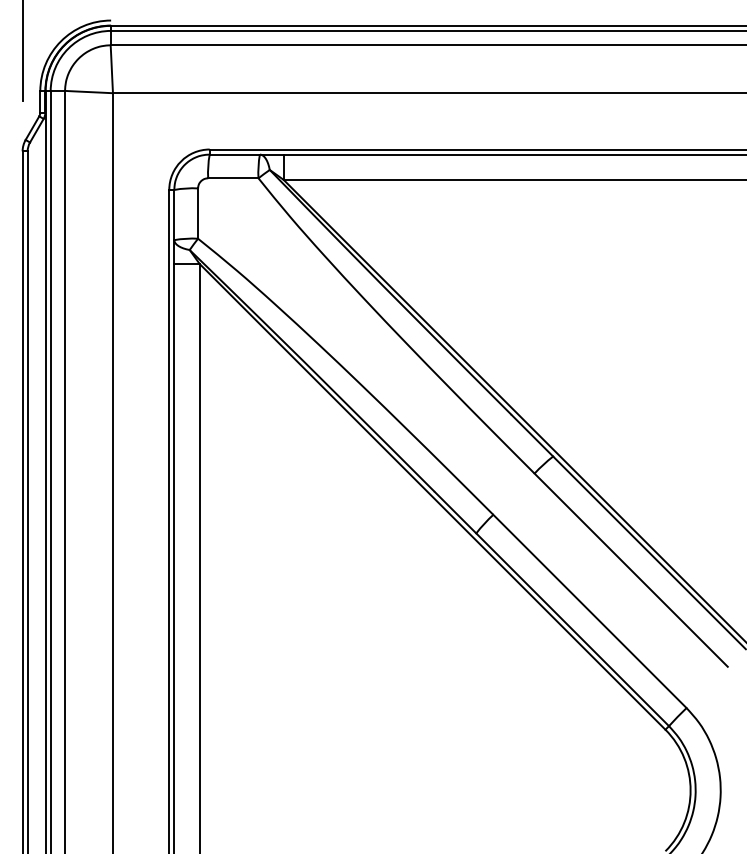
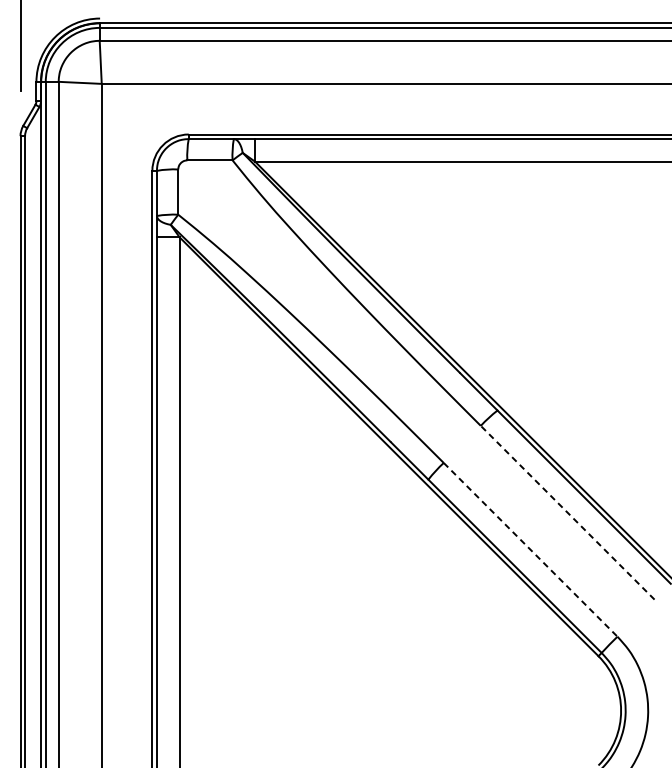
line: (631, 570) -> (567, 513), solid -> dashed
line: (589, 611) -> (530, 549), solid -> dashed

